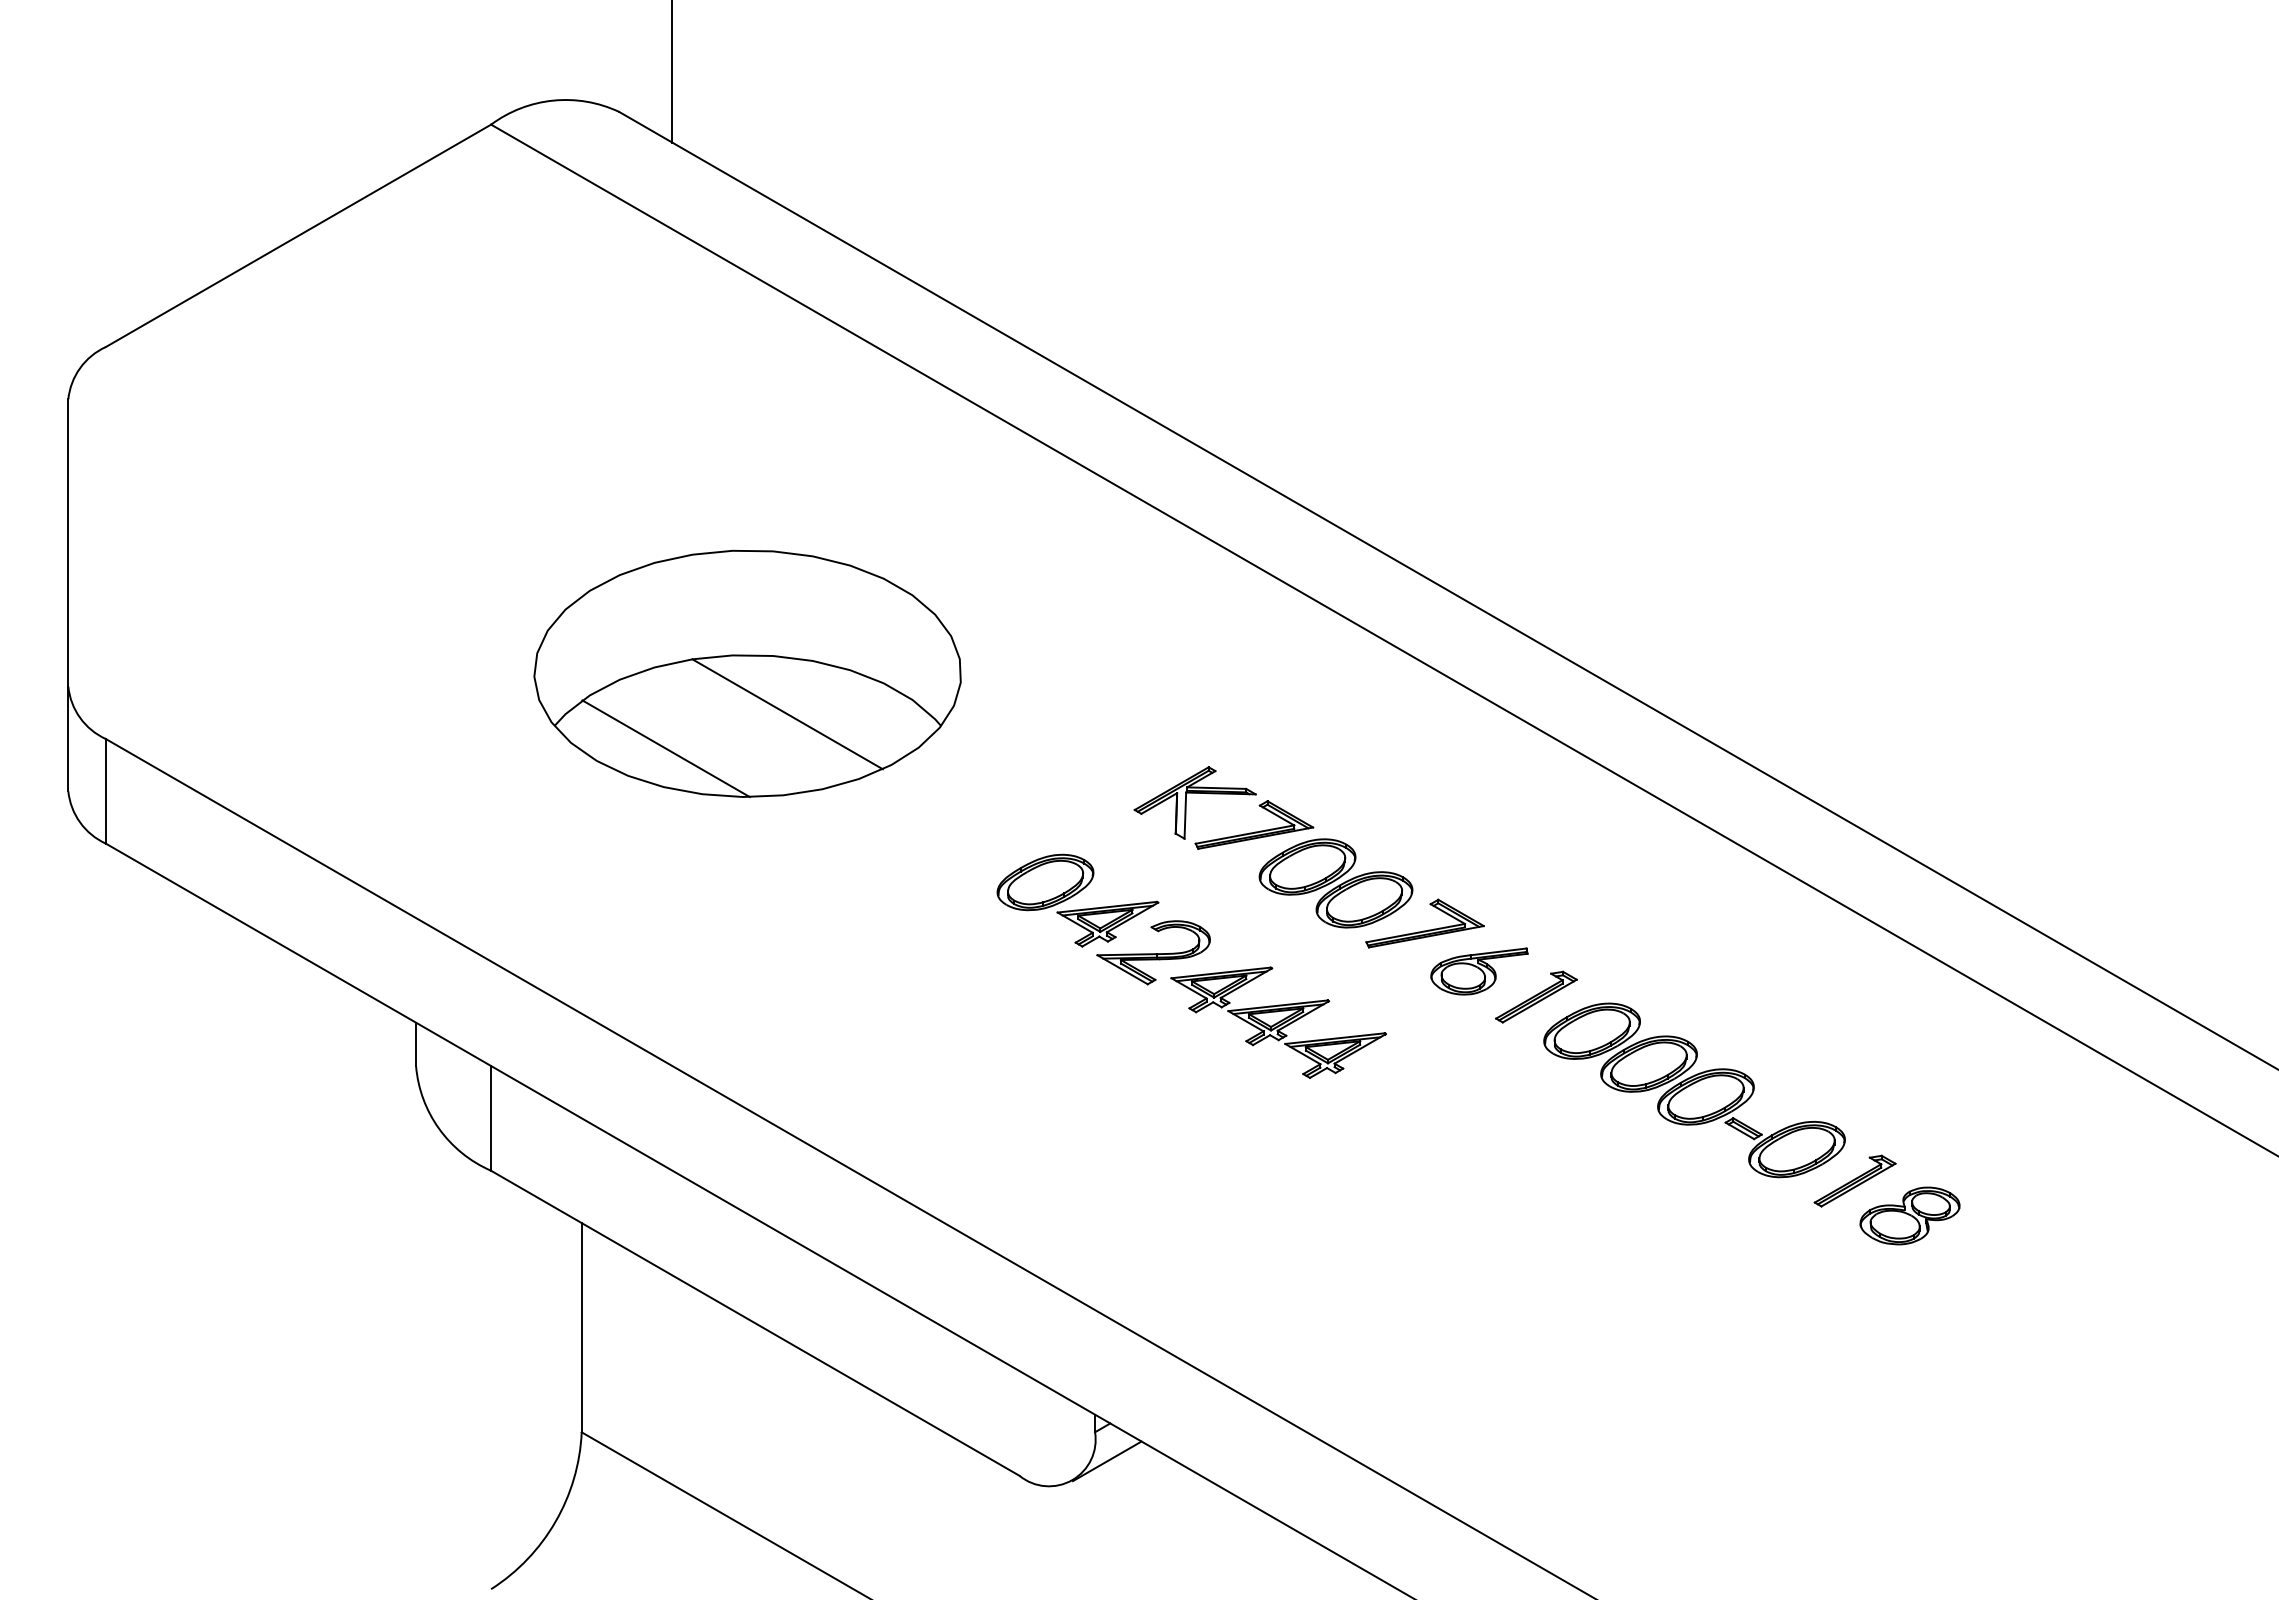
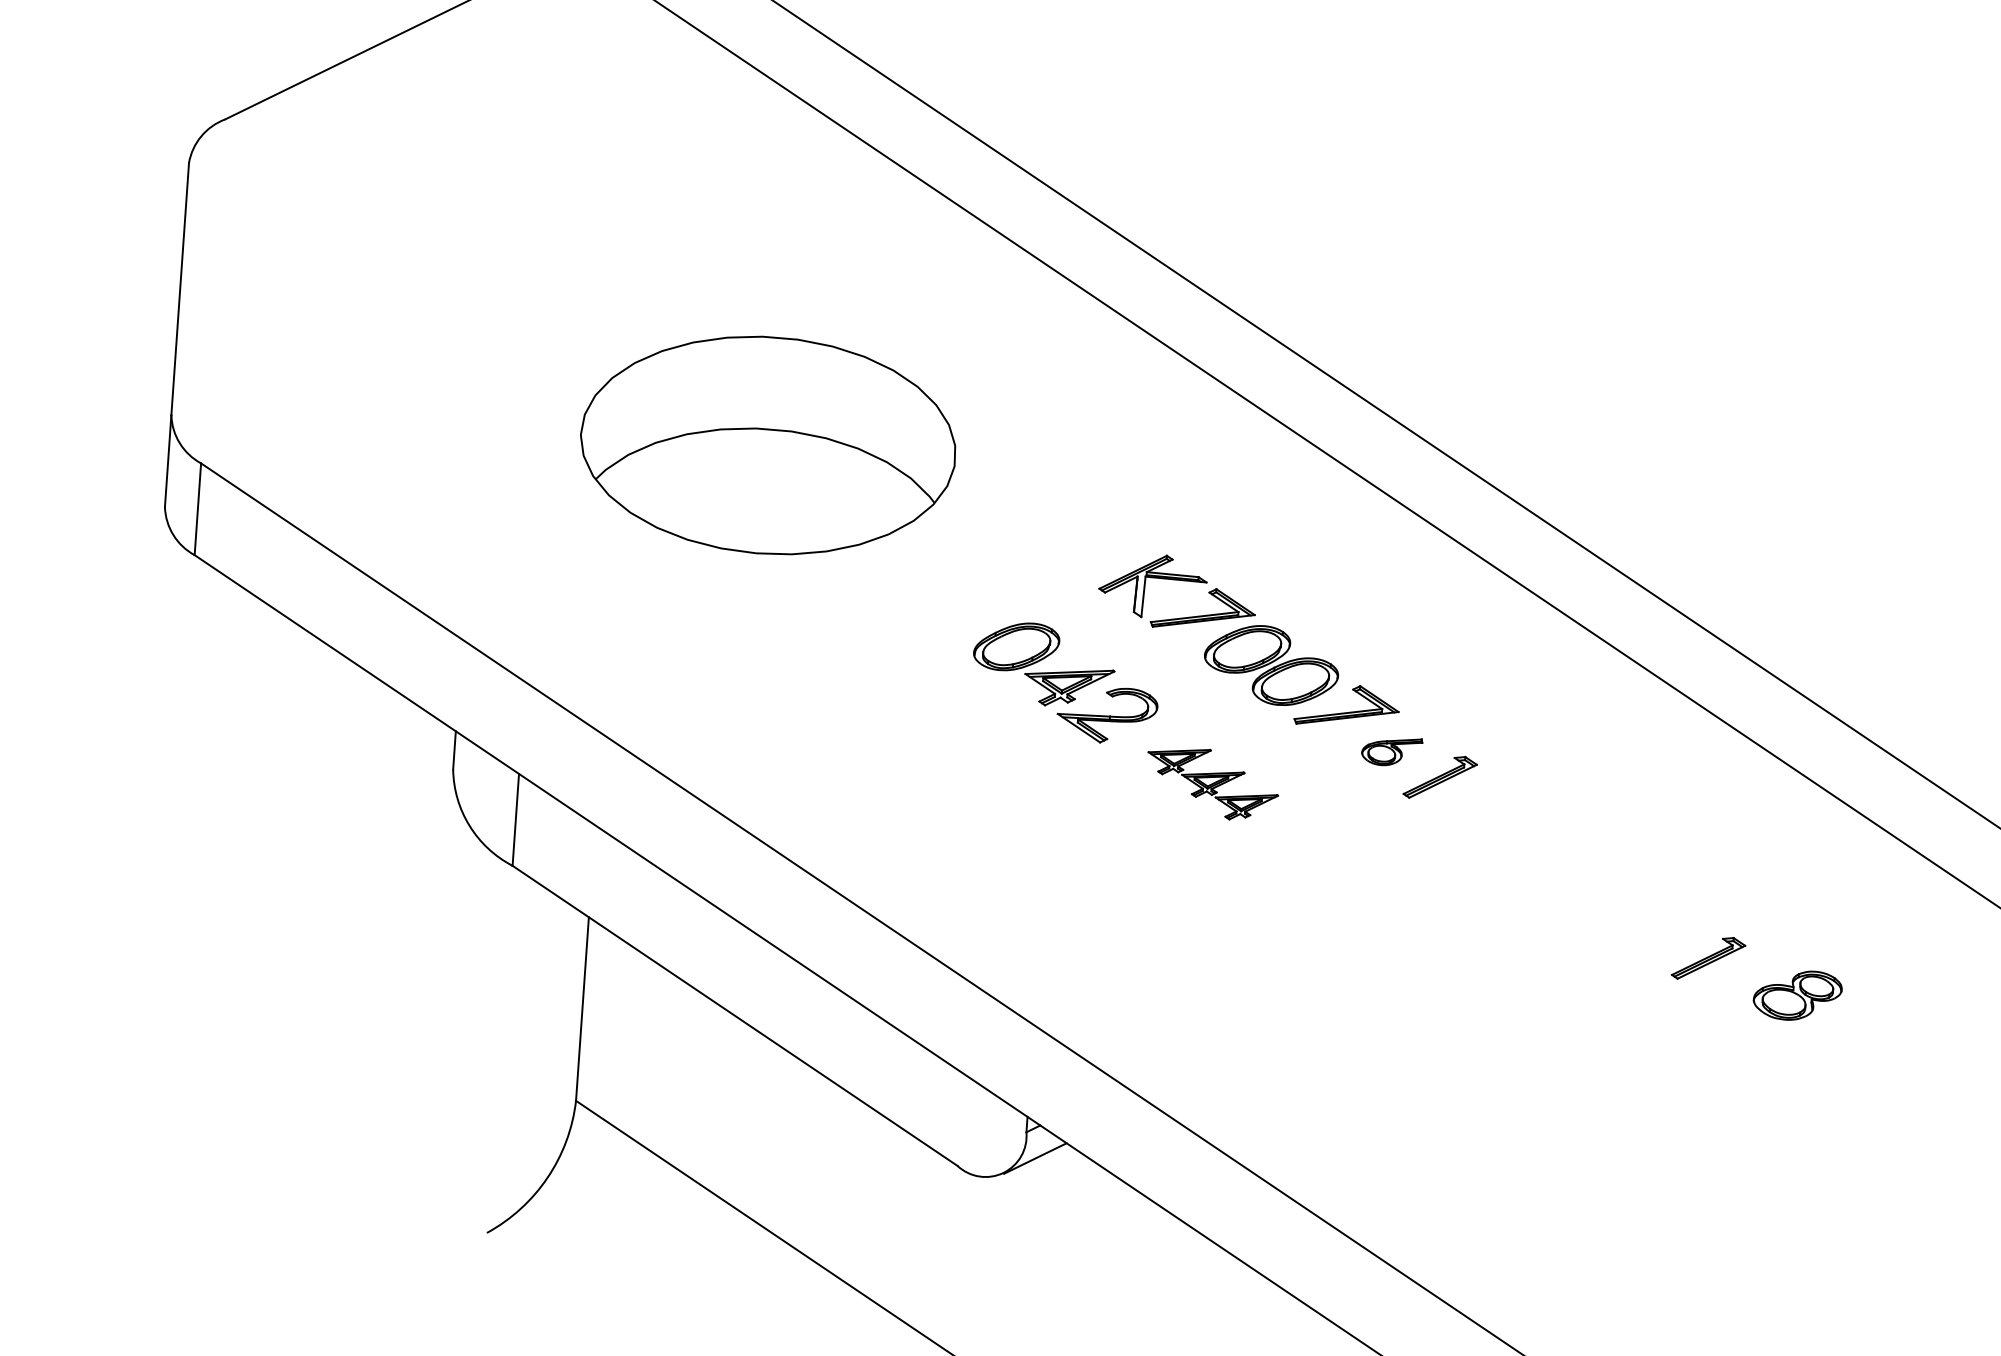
line: (787, 714) -> (800, 483), removed
line: (665, 748) -> (691, 506), removed
part: (1479, 971) -> (1391, 751), size x0.7
part: (1278, 1022) -> (1212, 784), size x0.7
part: (1694, 1090) -> (1573, 869), removed
part: (1909, 1215) -> (1797, 995), moved

